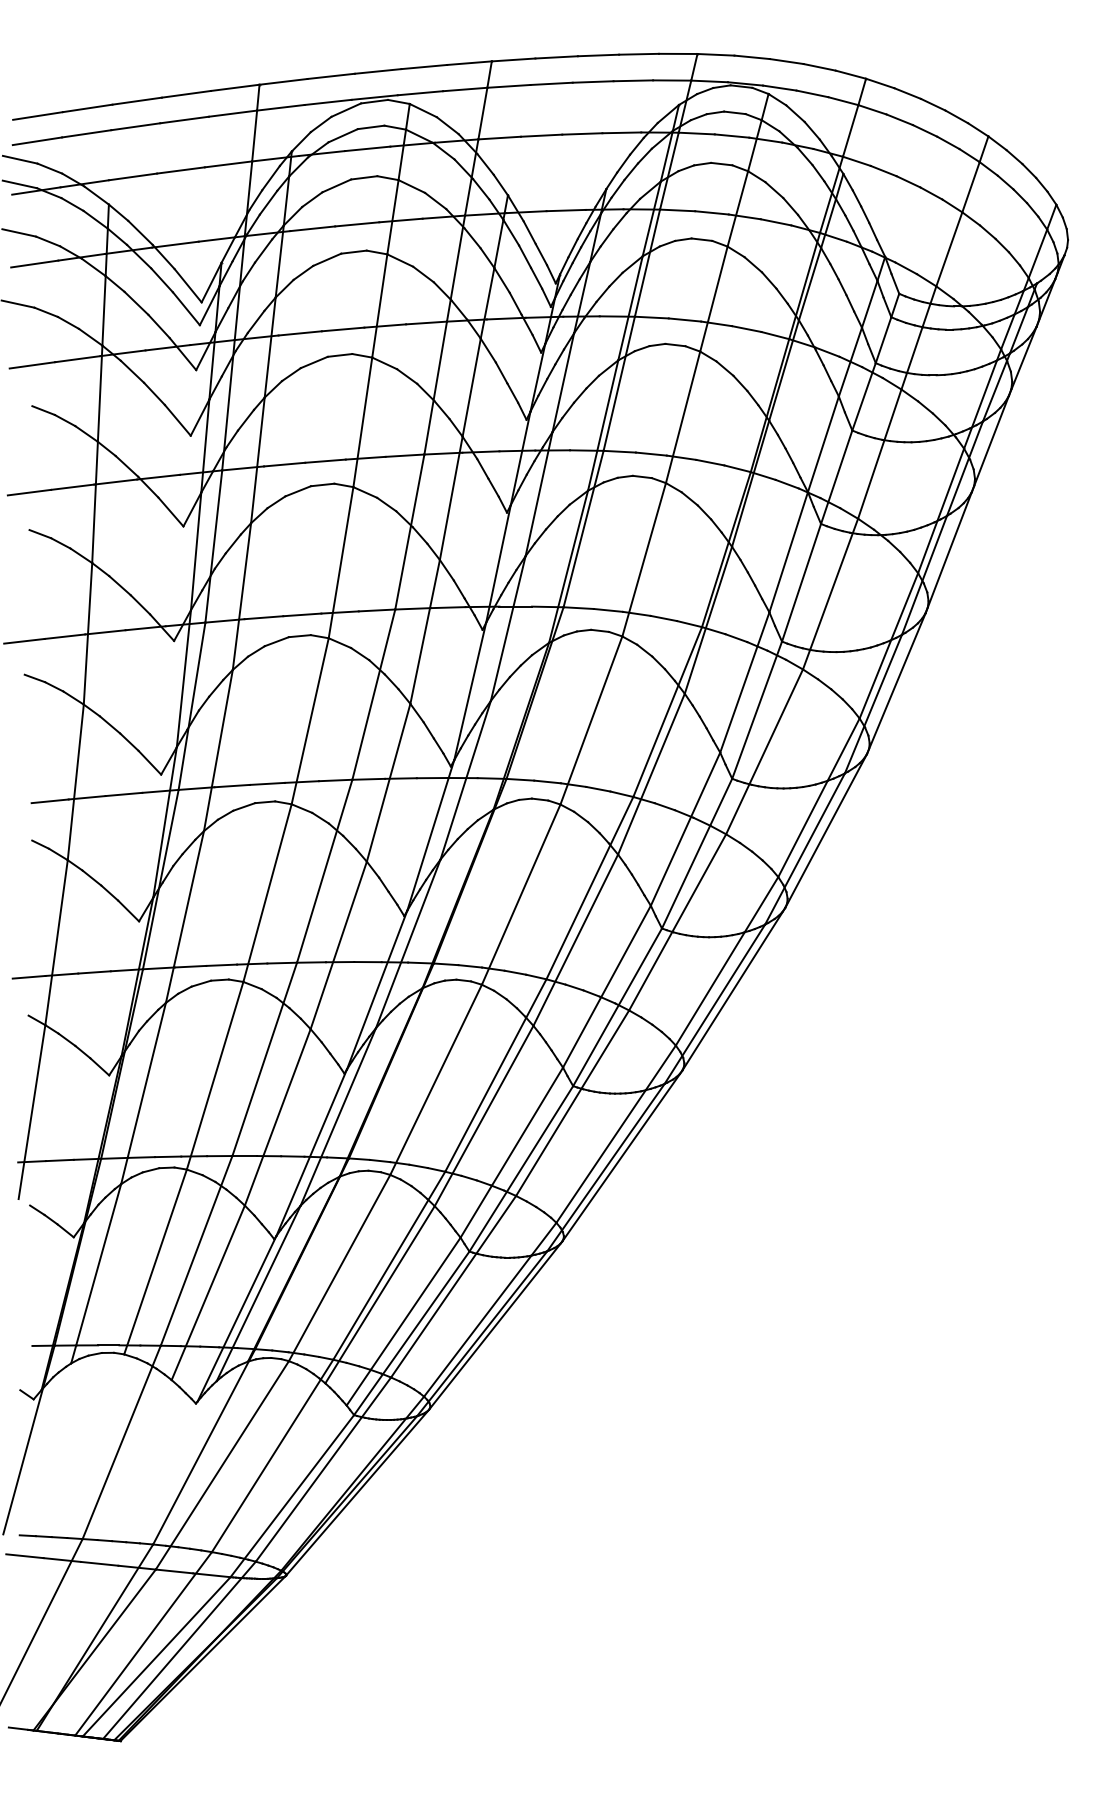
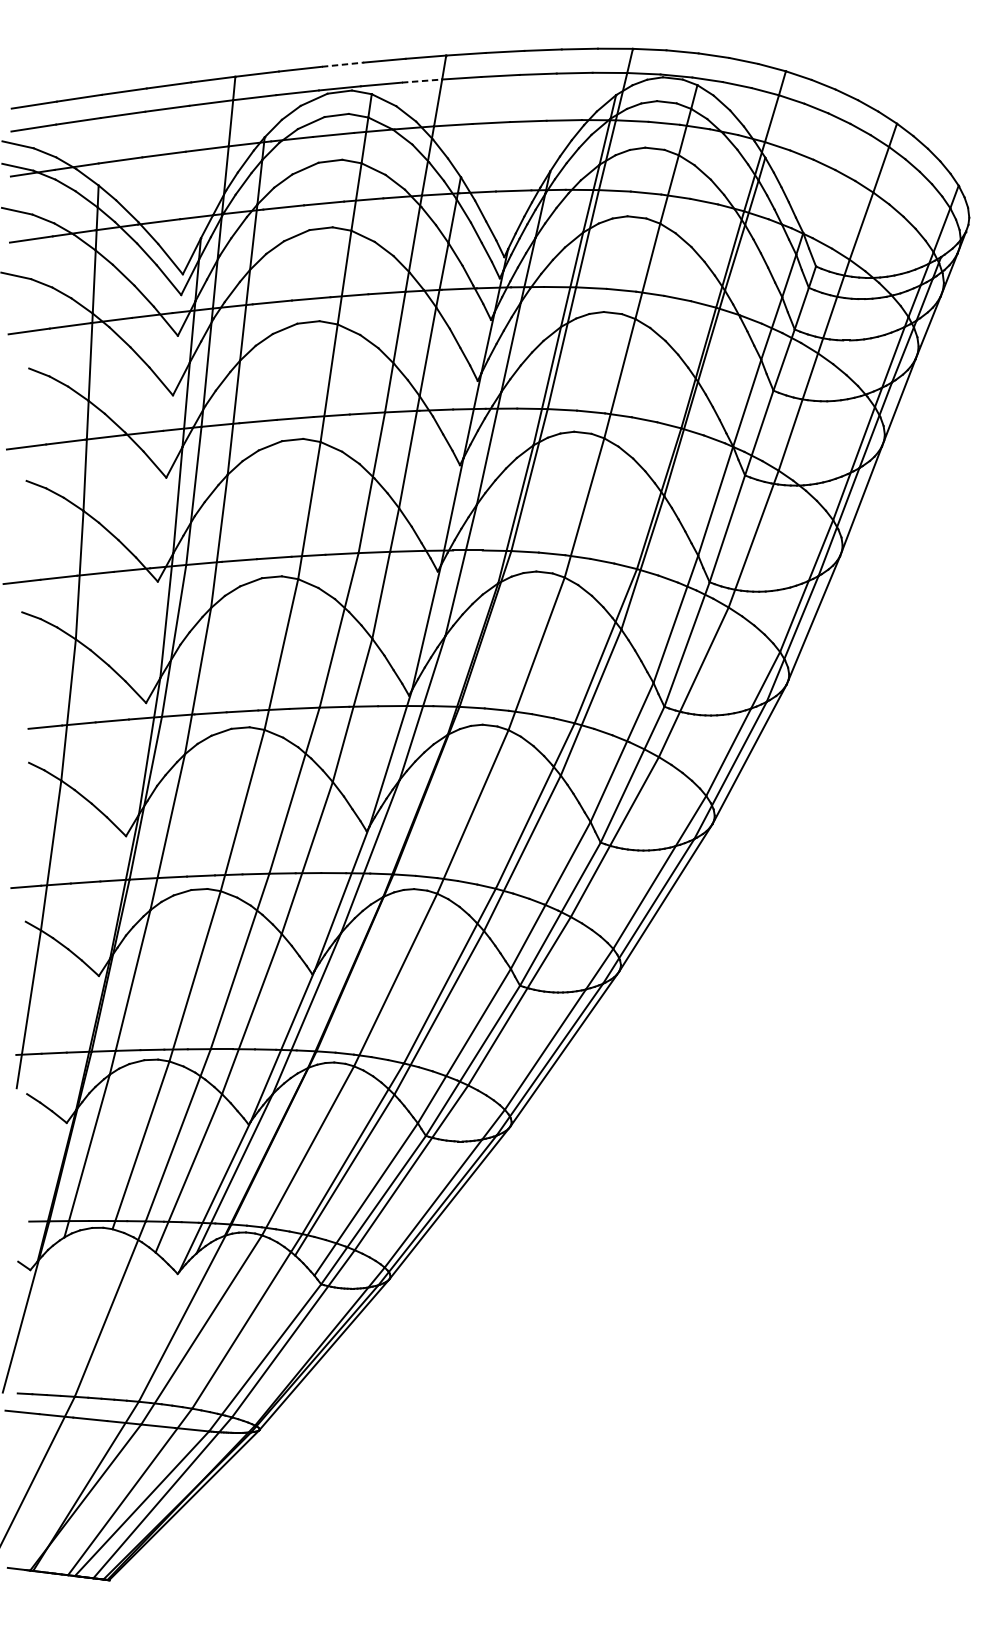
line: (378, 71) -> (343, 64), solid -> dashed
line: (465, 89) -> (422, 81), solid -> dashed

